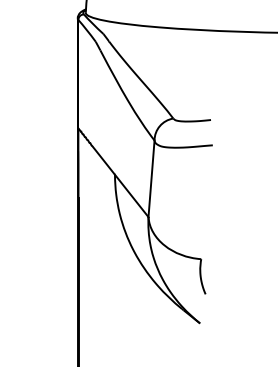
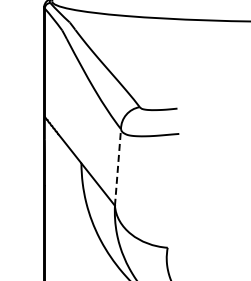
line: (151, 178) -> (117, 167), solid -> dashed

